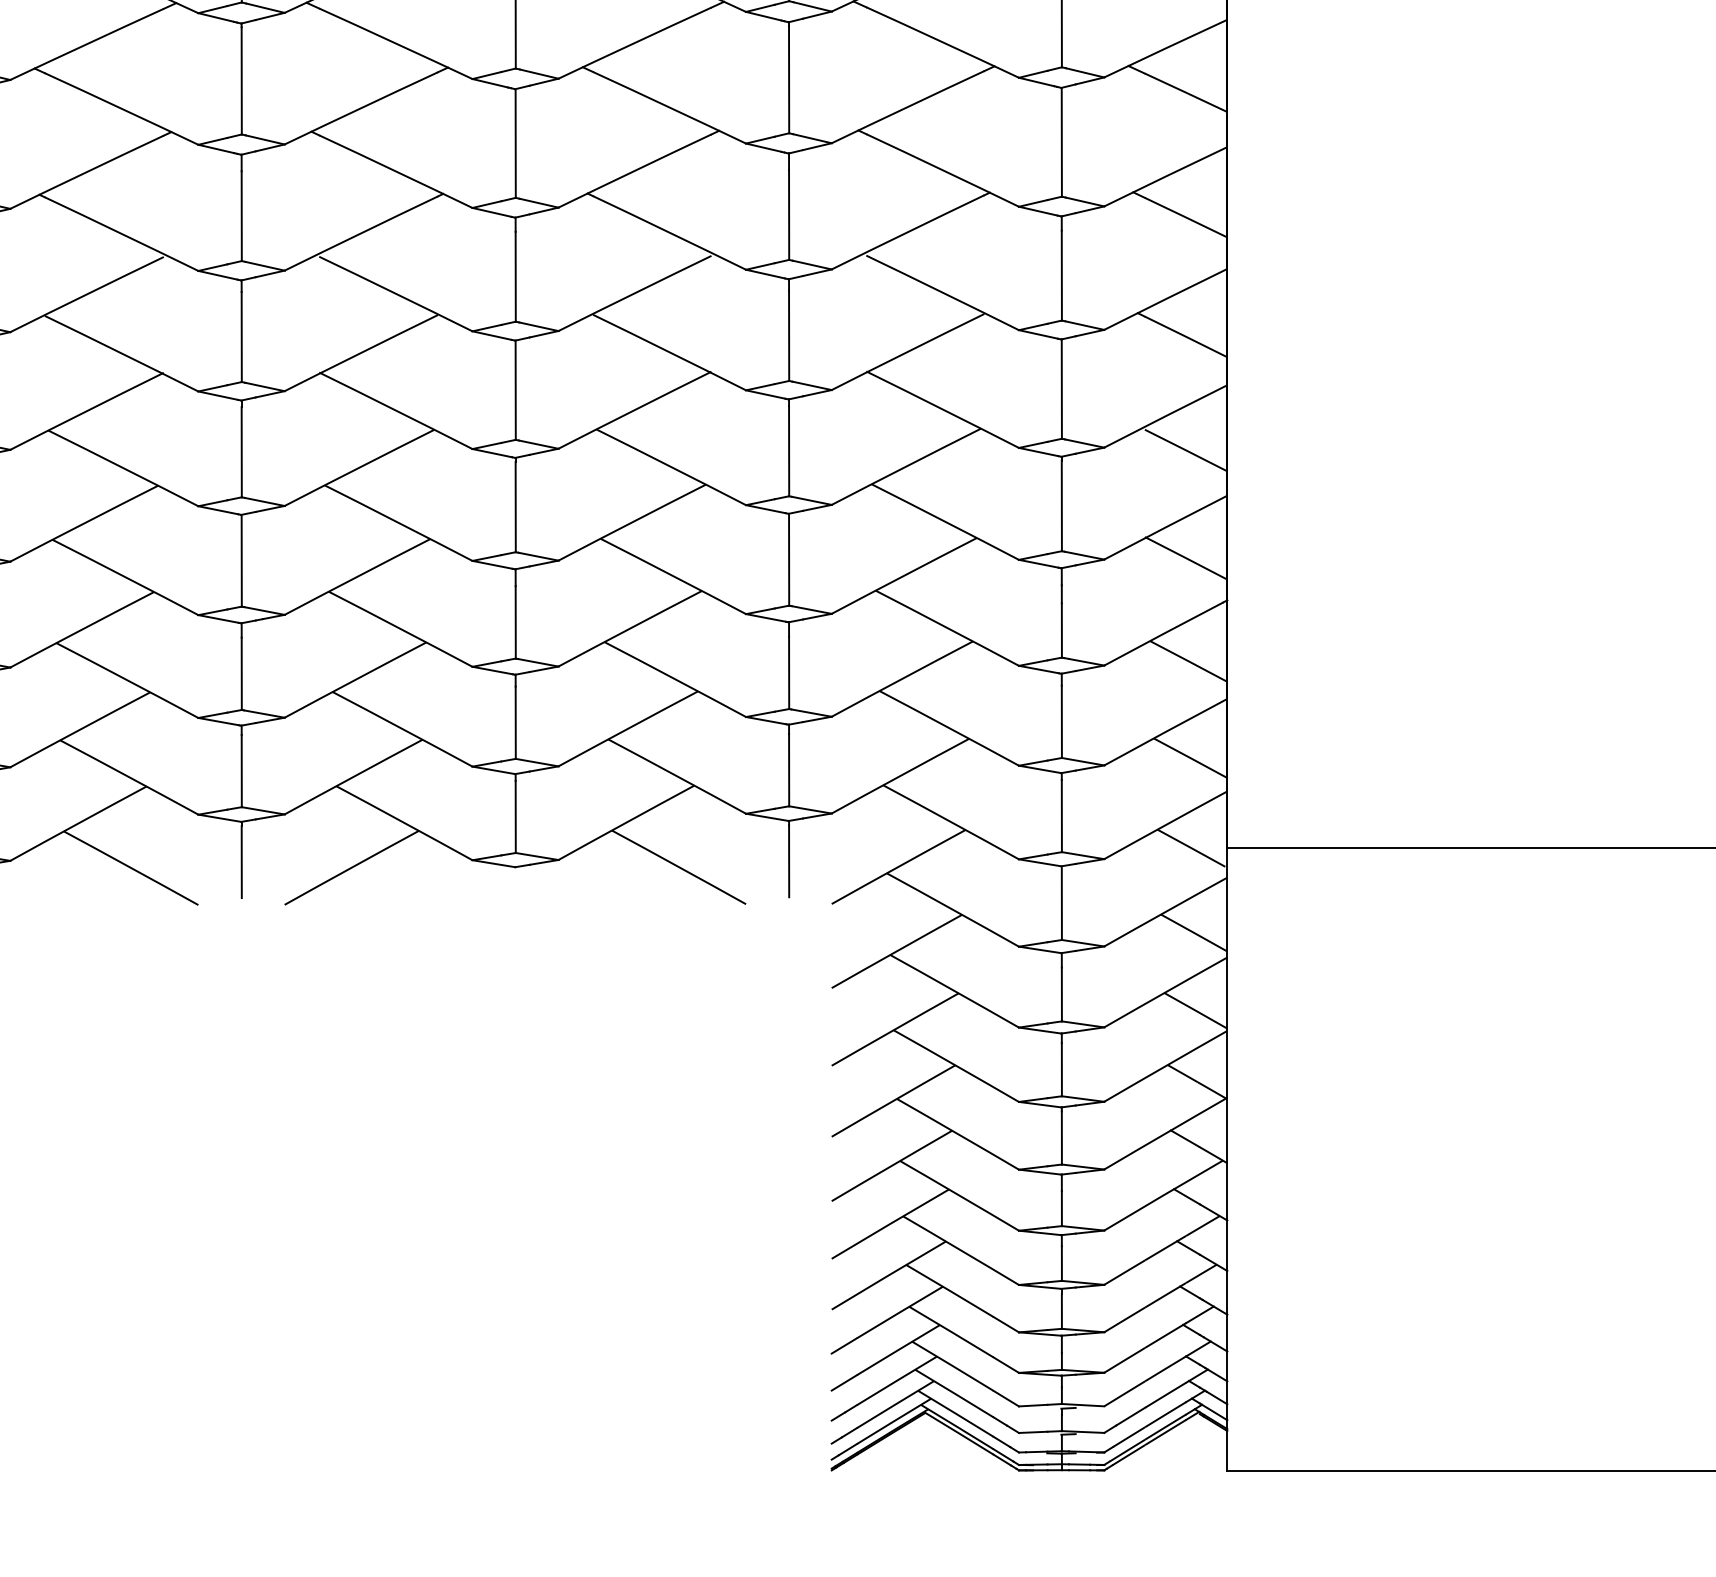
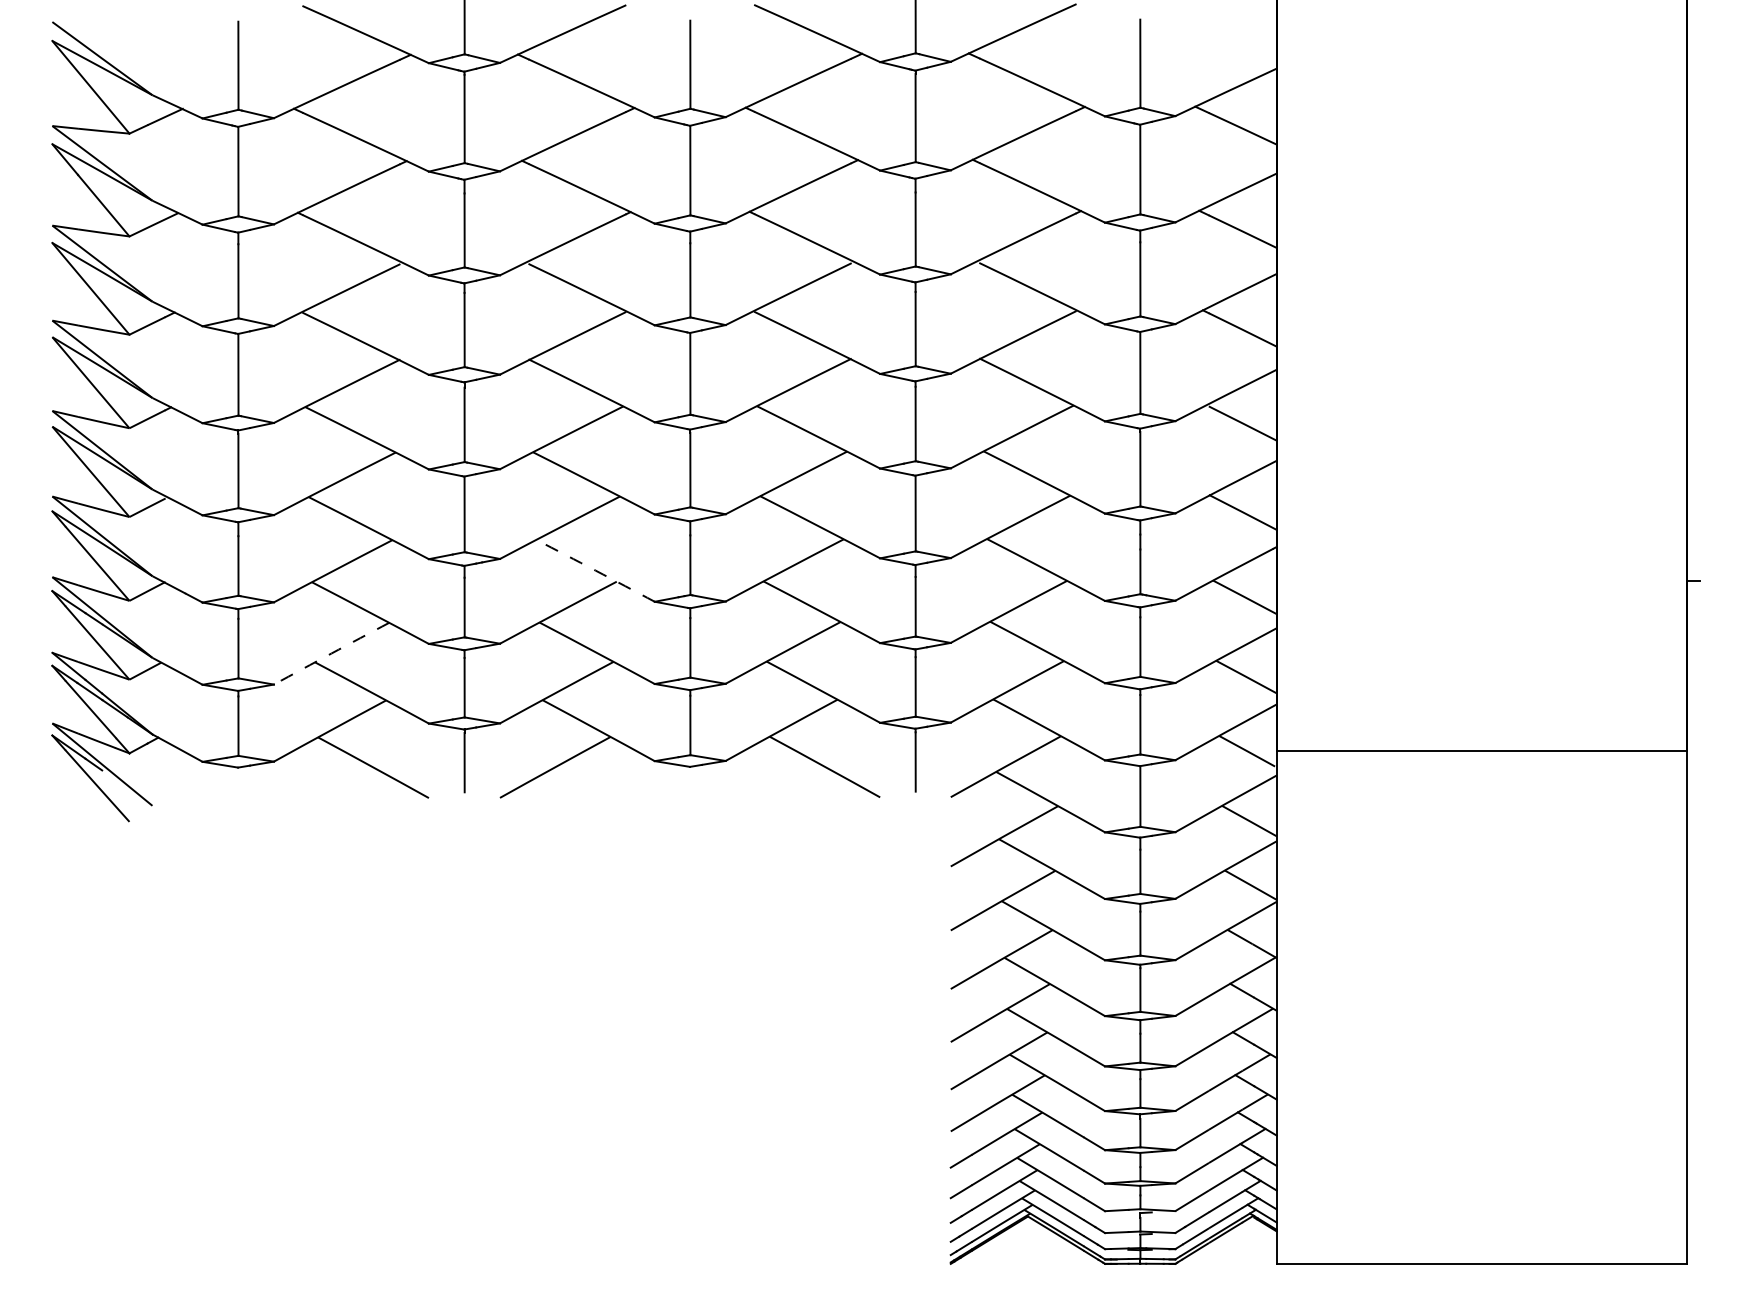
arc: (400, 628) -> (595, 570), solid -> dashed
arc: (80, 729) -> (331, 653), solid -> dashed

